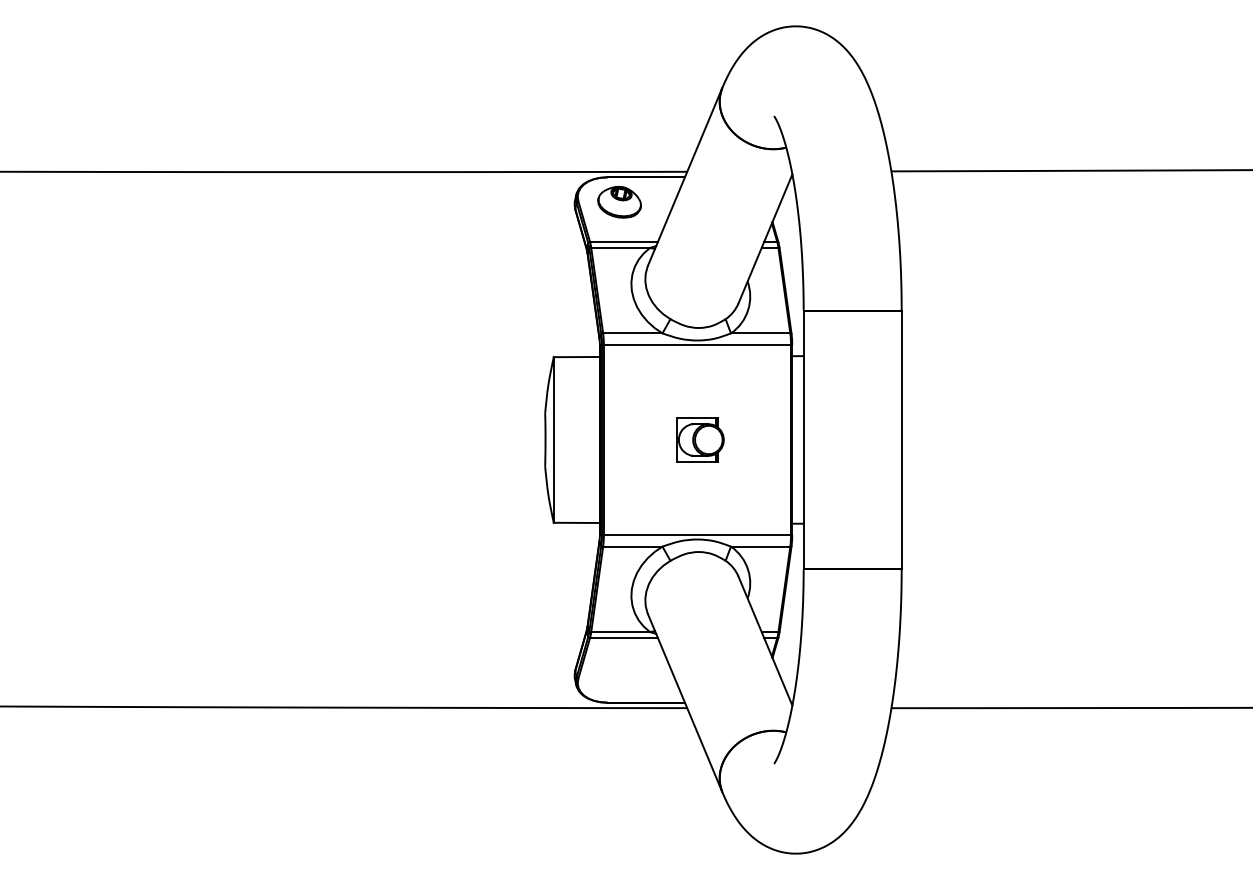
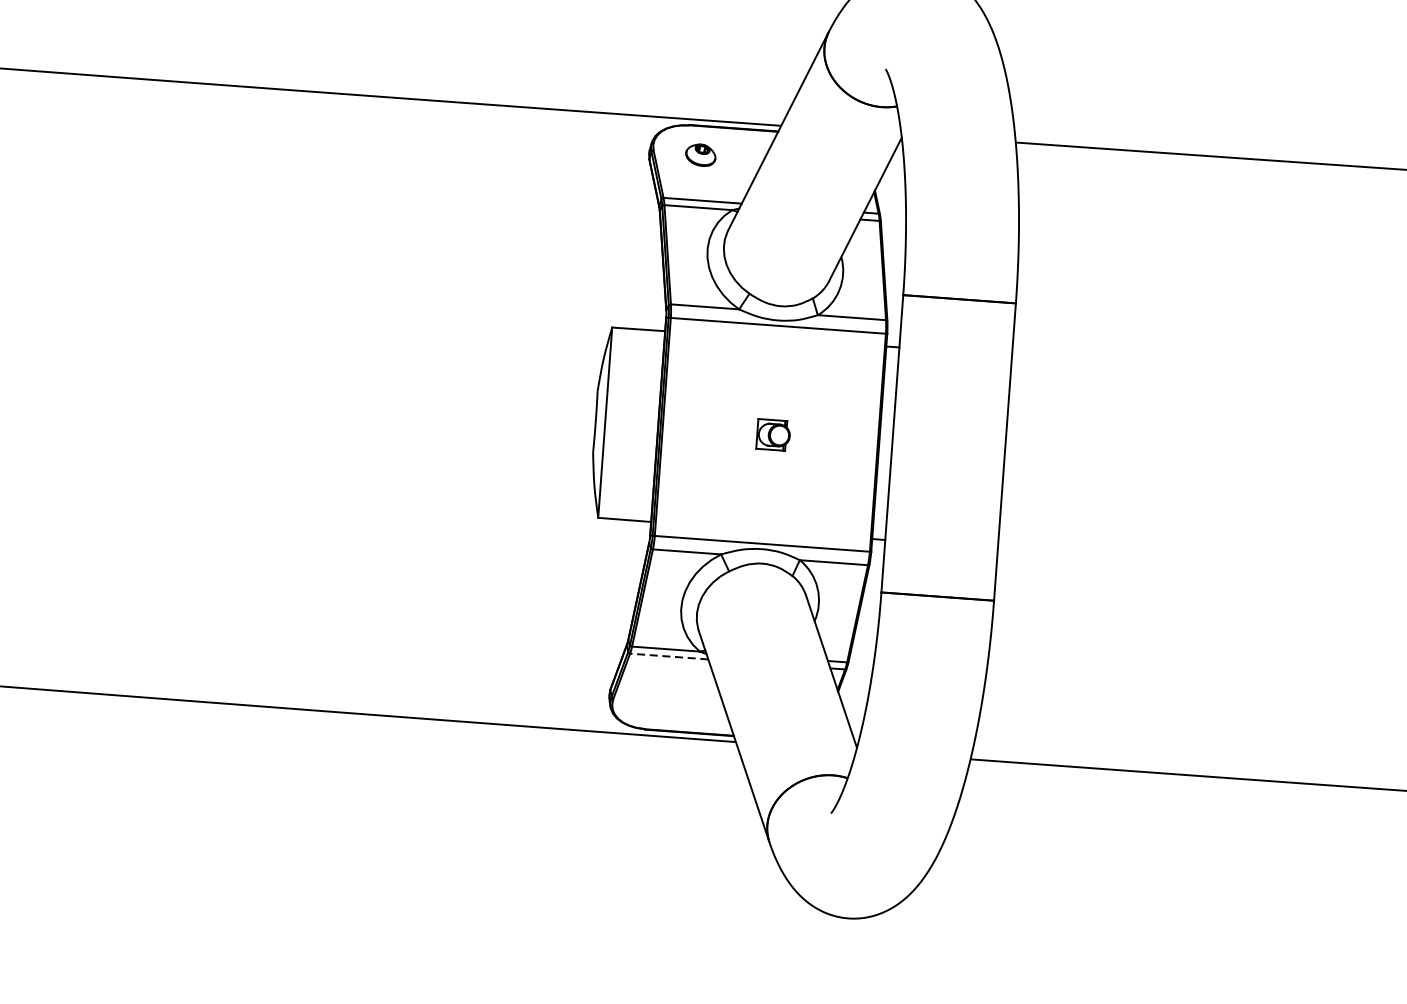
part: (619, 202) -> (700, 155), size x0.6
part: (700, 439) -> (773, 434), size x0.6
line: (623, 638) -> (668, 656), solid -> dashed

